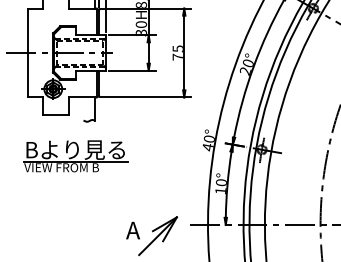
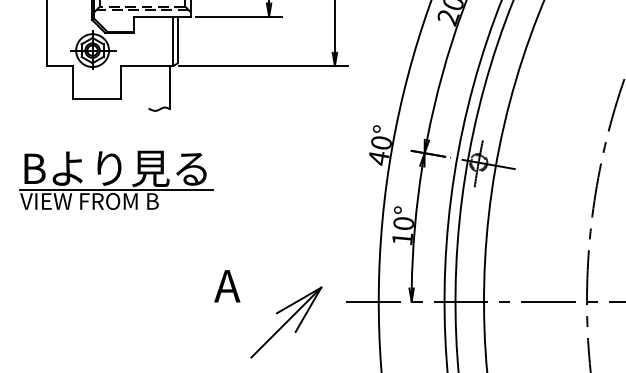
part: (75, 156) -> (115, 180), moved
text: (132, 230) -> (226, 286), moved

